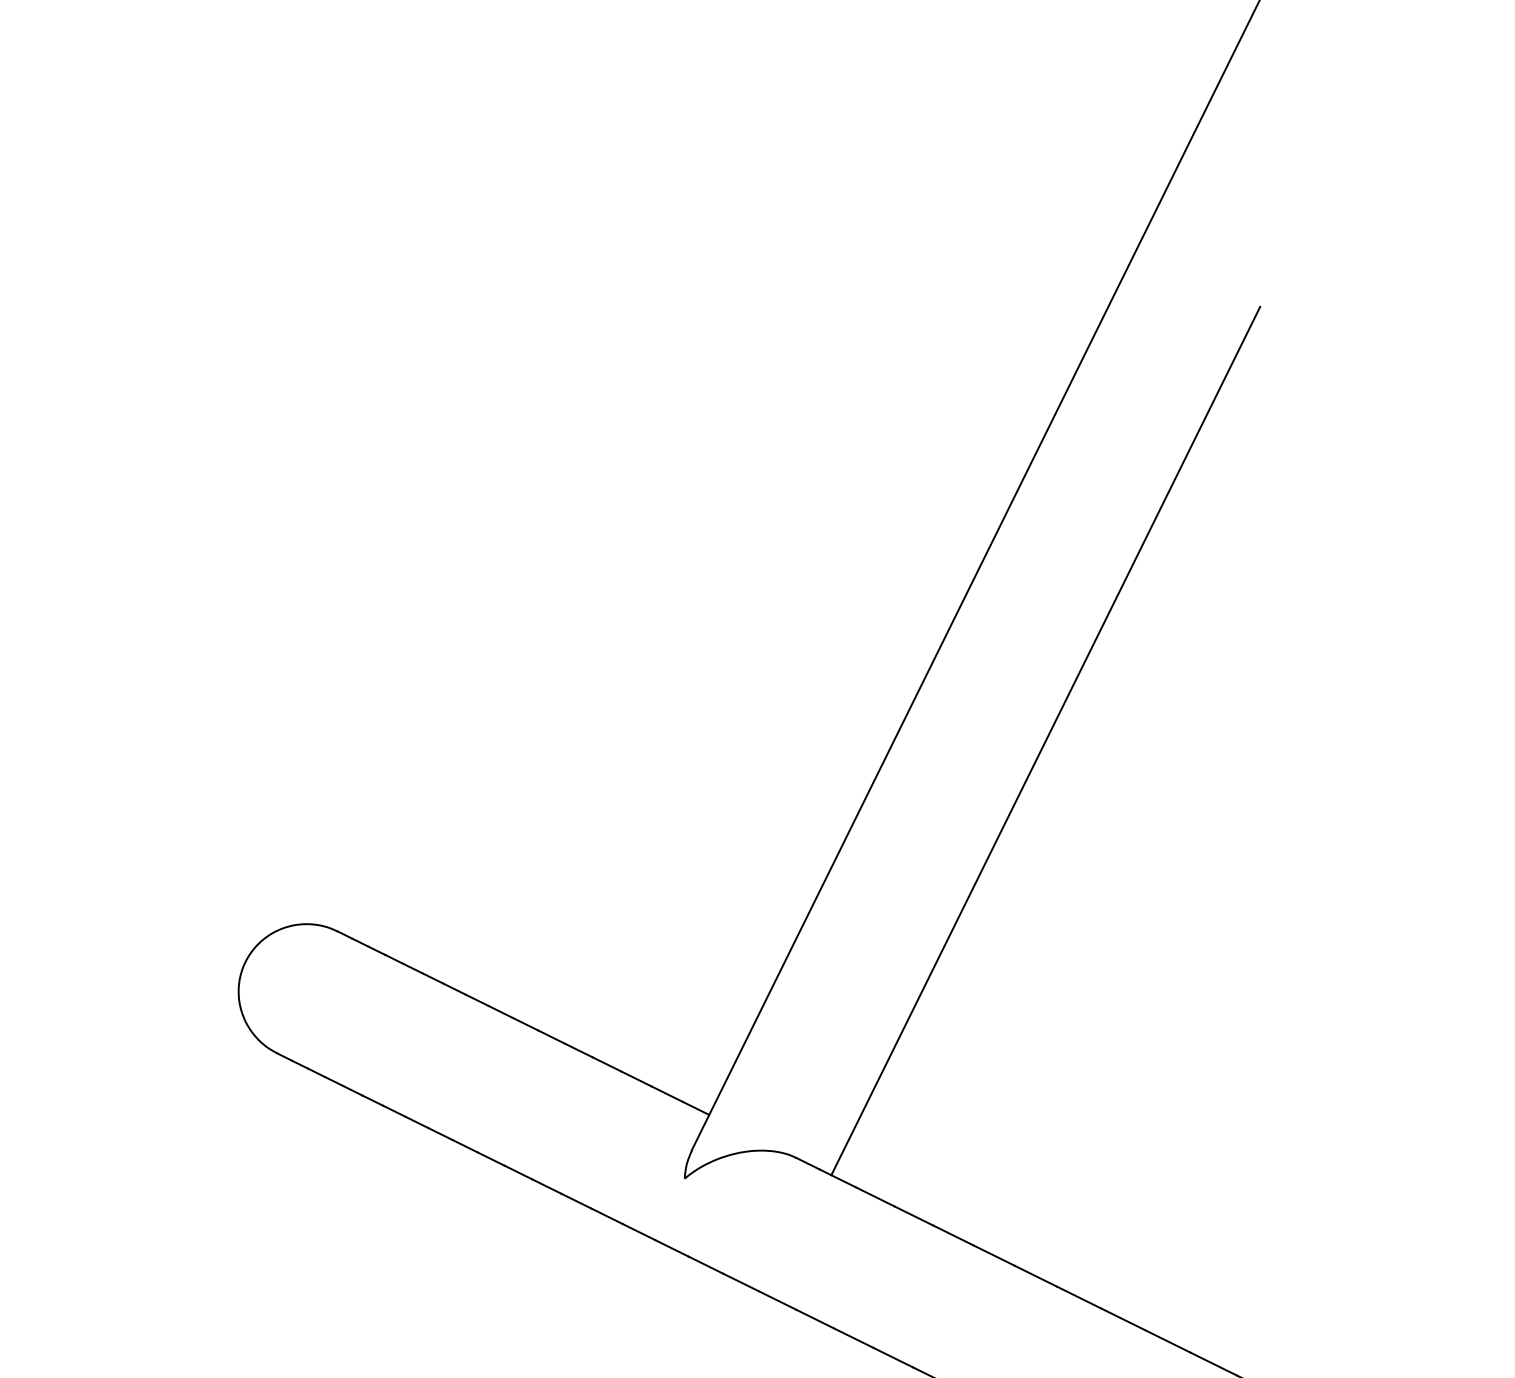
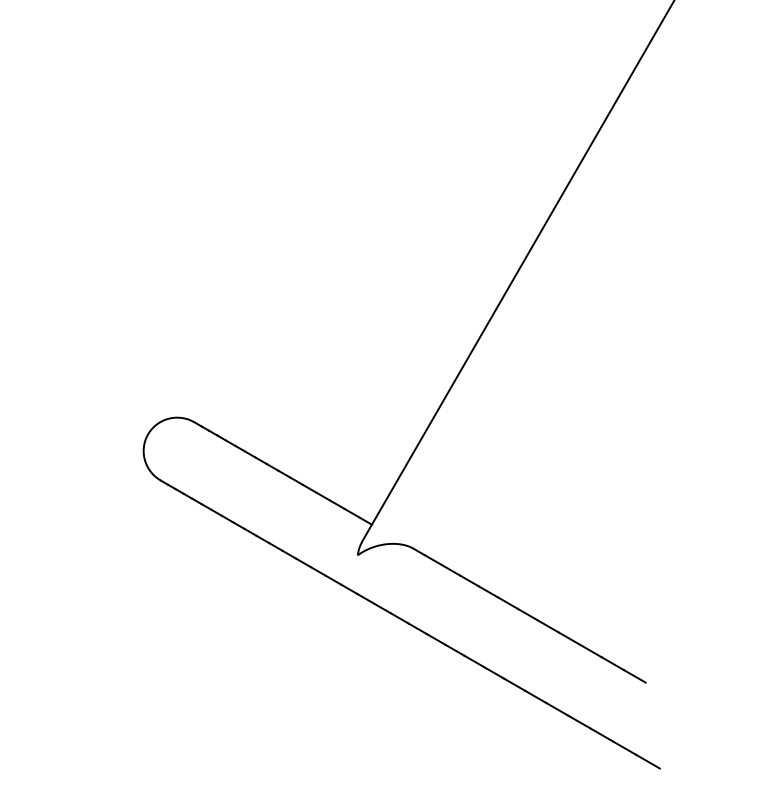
line: (1045, 740) -> (549, 350), removed

